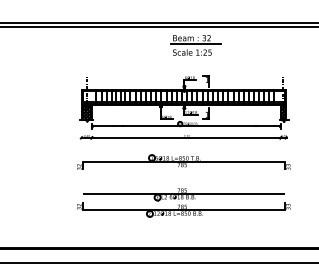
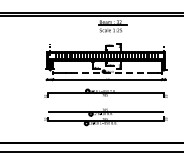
line: (189, 127) -> (109, 73), solid -> dashed

